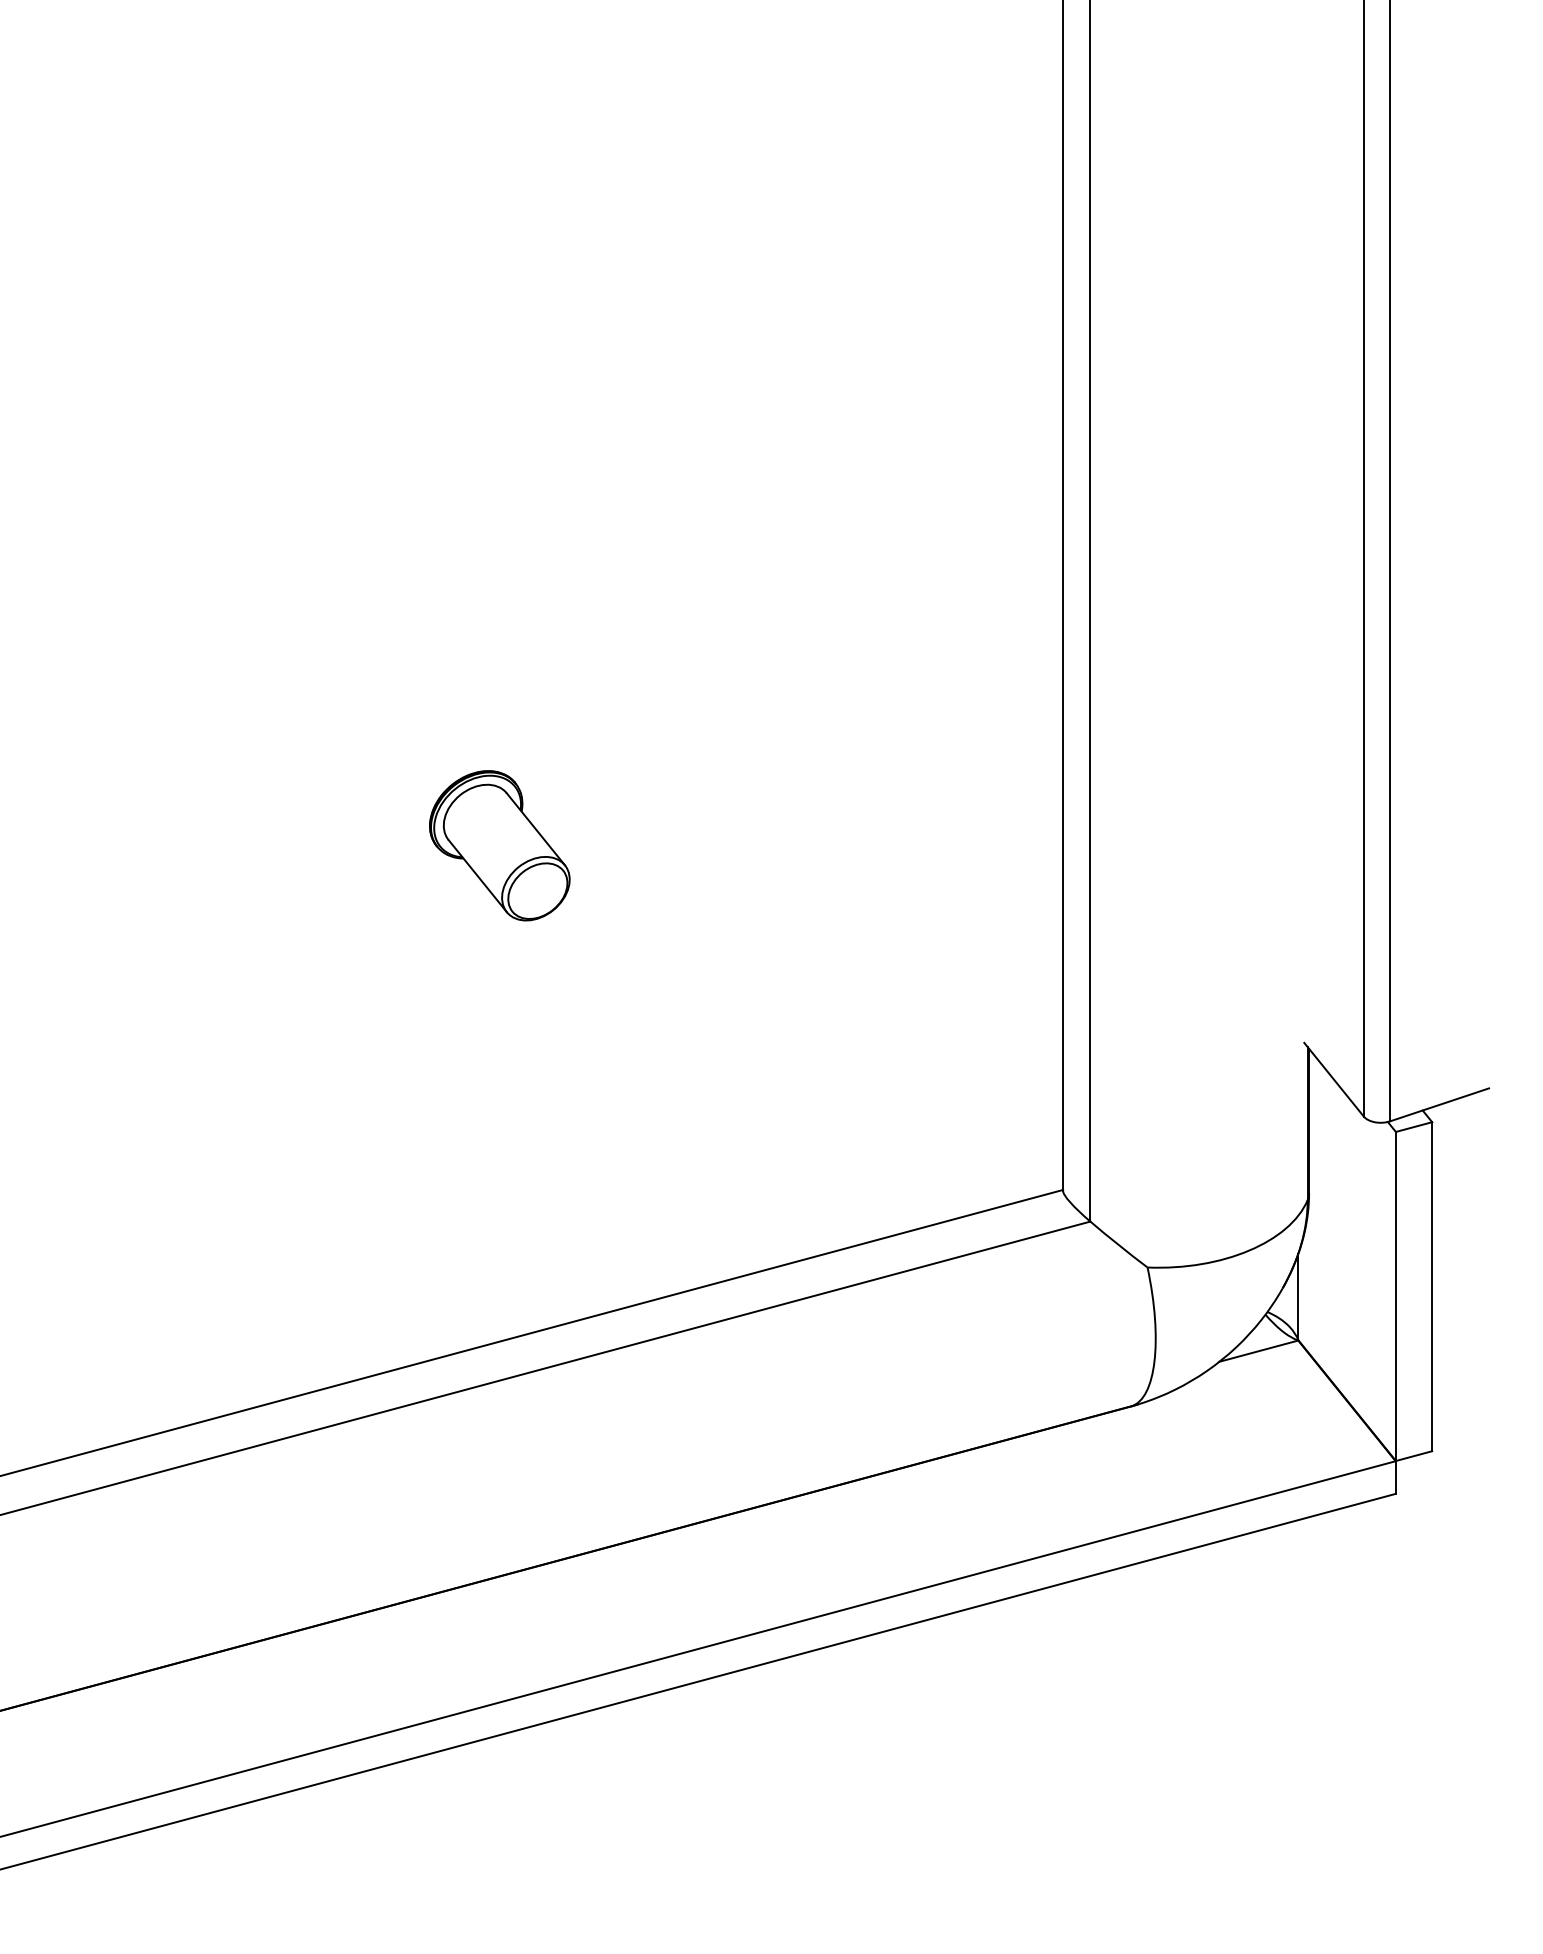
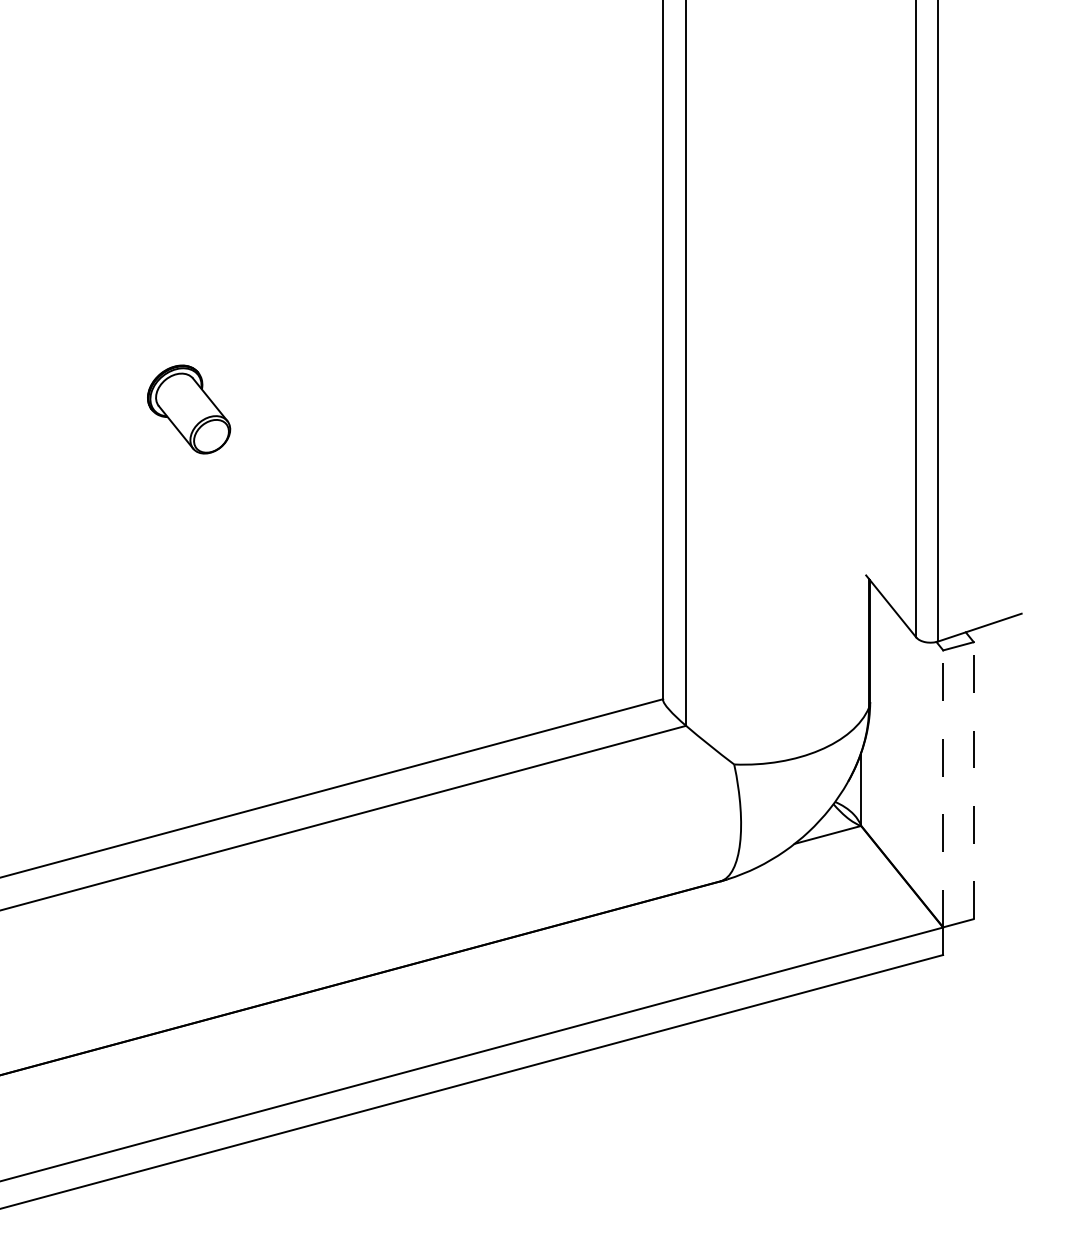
part: (499, 845) -> (188, 409), size x0.7
line: (1432, 1286) -> (974, 780), solid -> dashed
line: (1395, 1296) -> (942, 788), solid -> dashed

